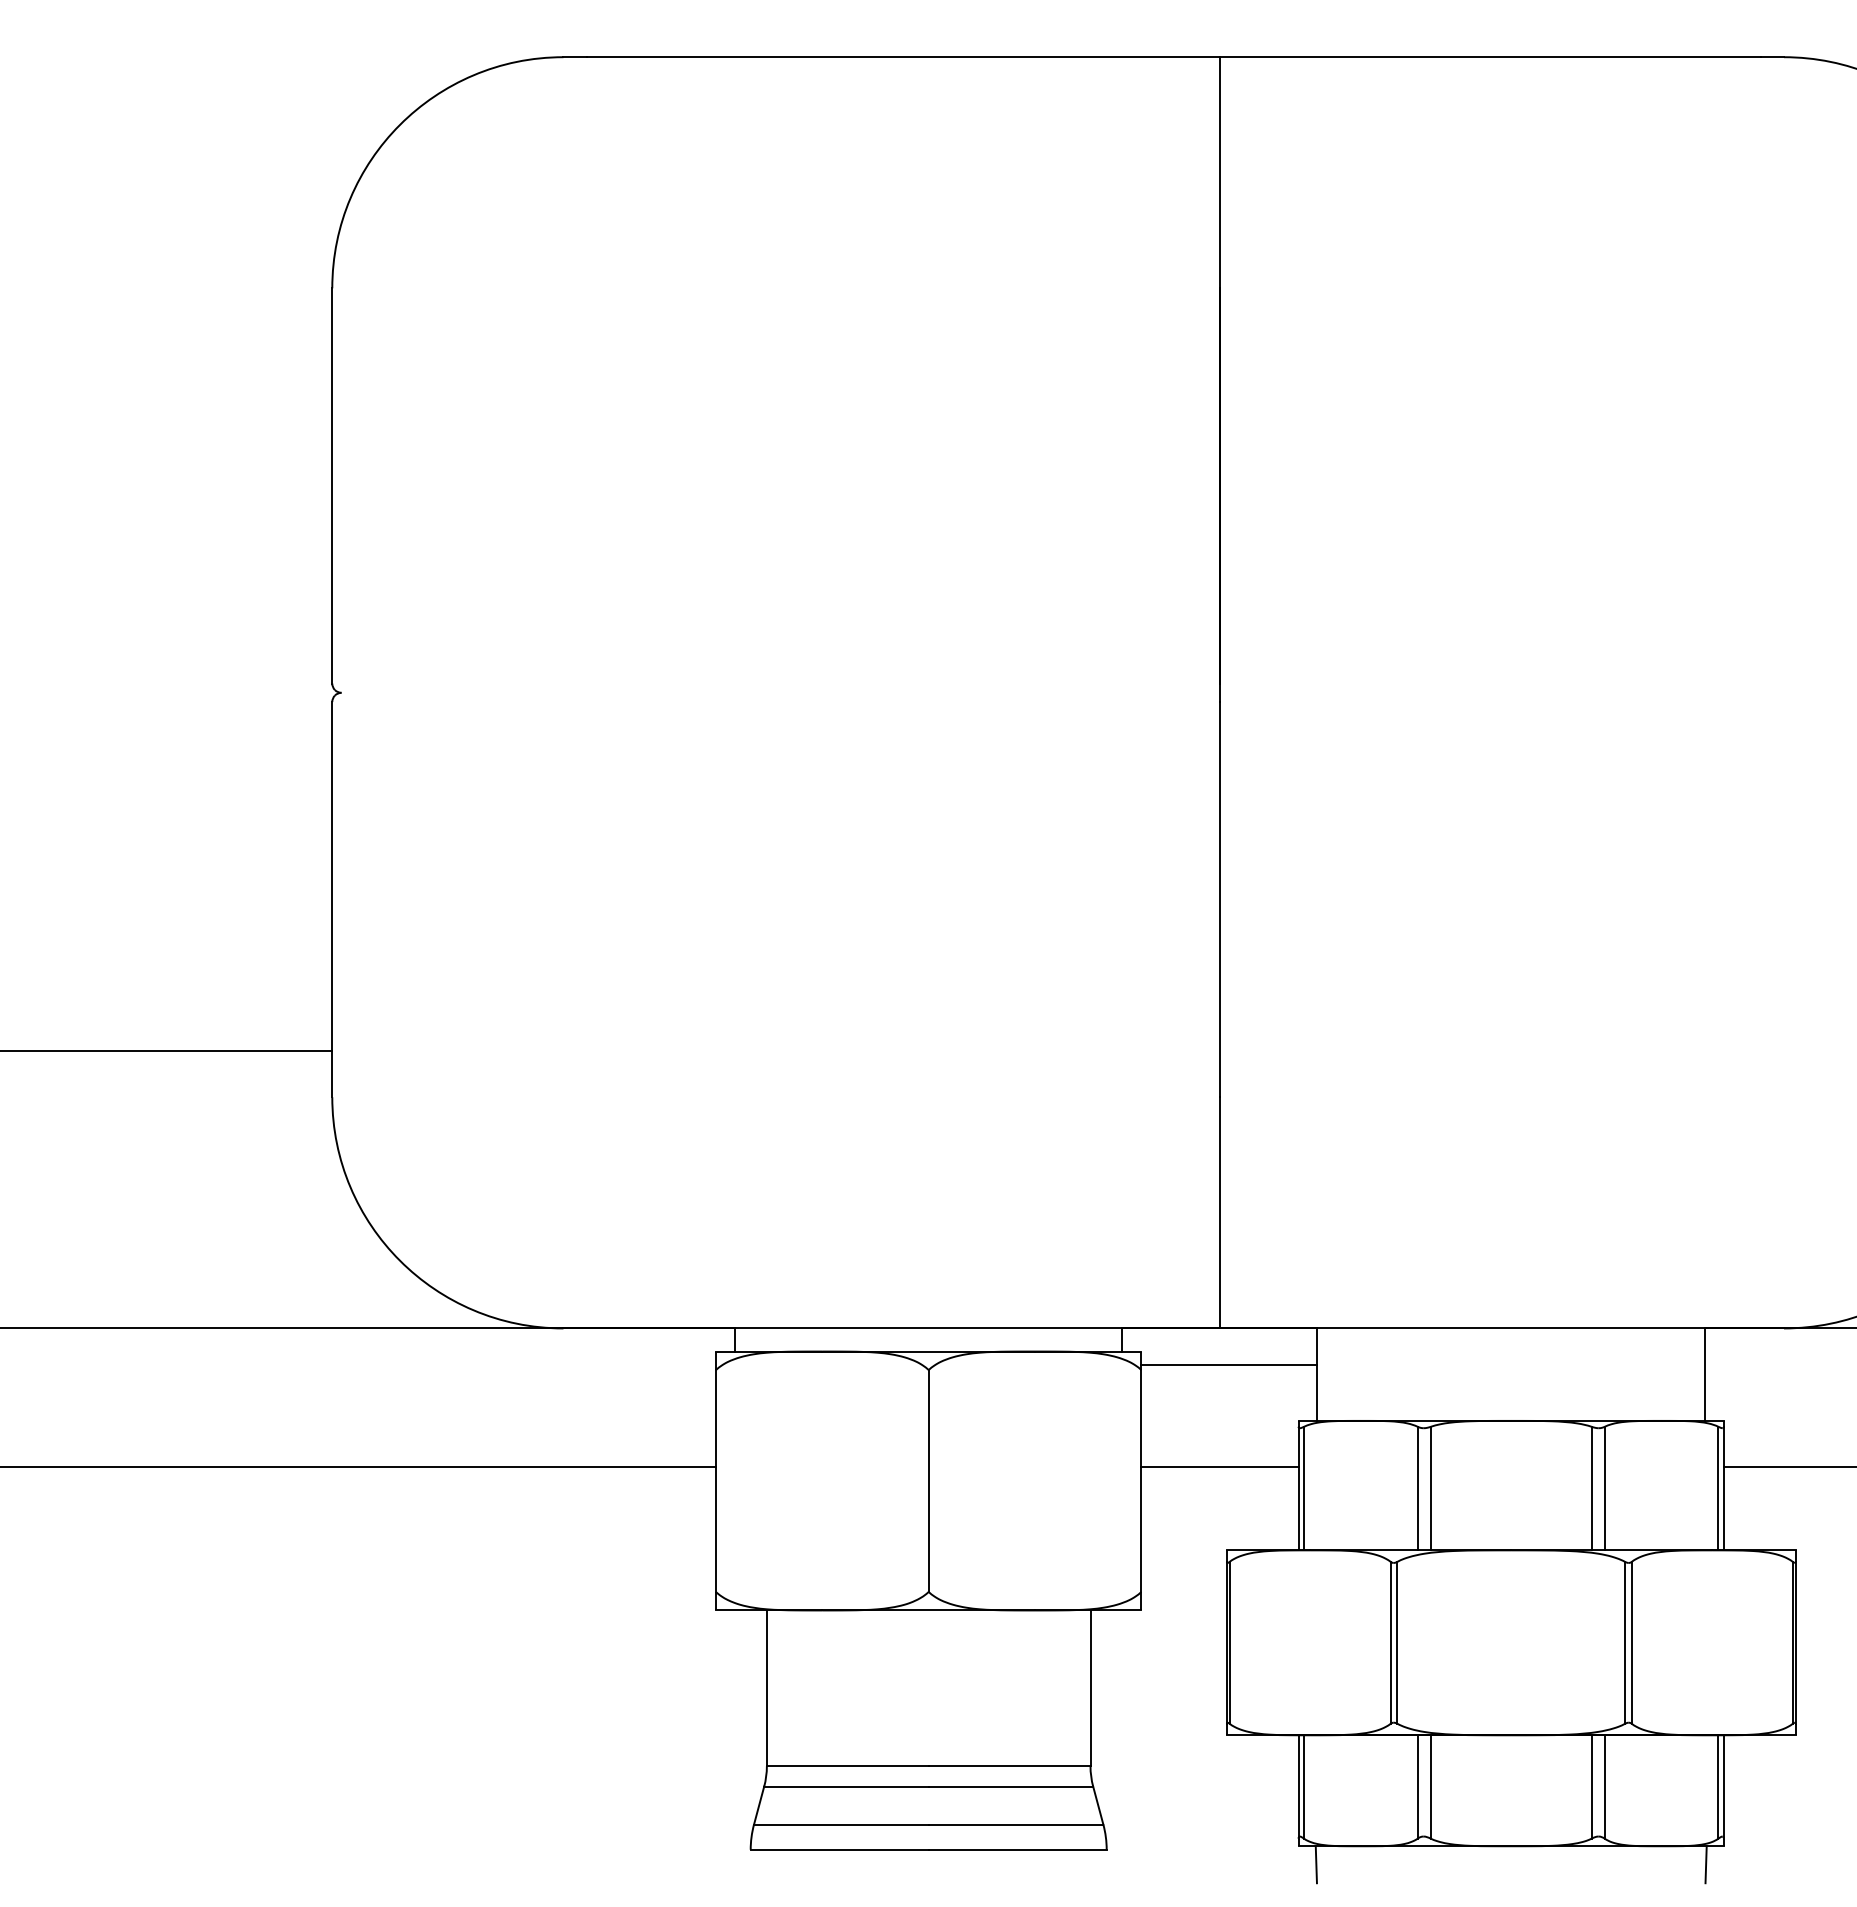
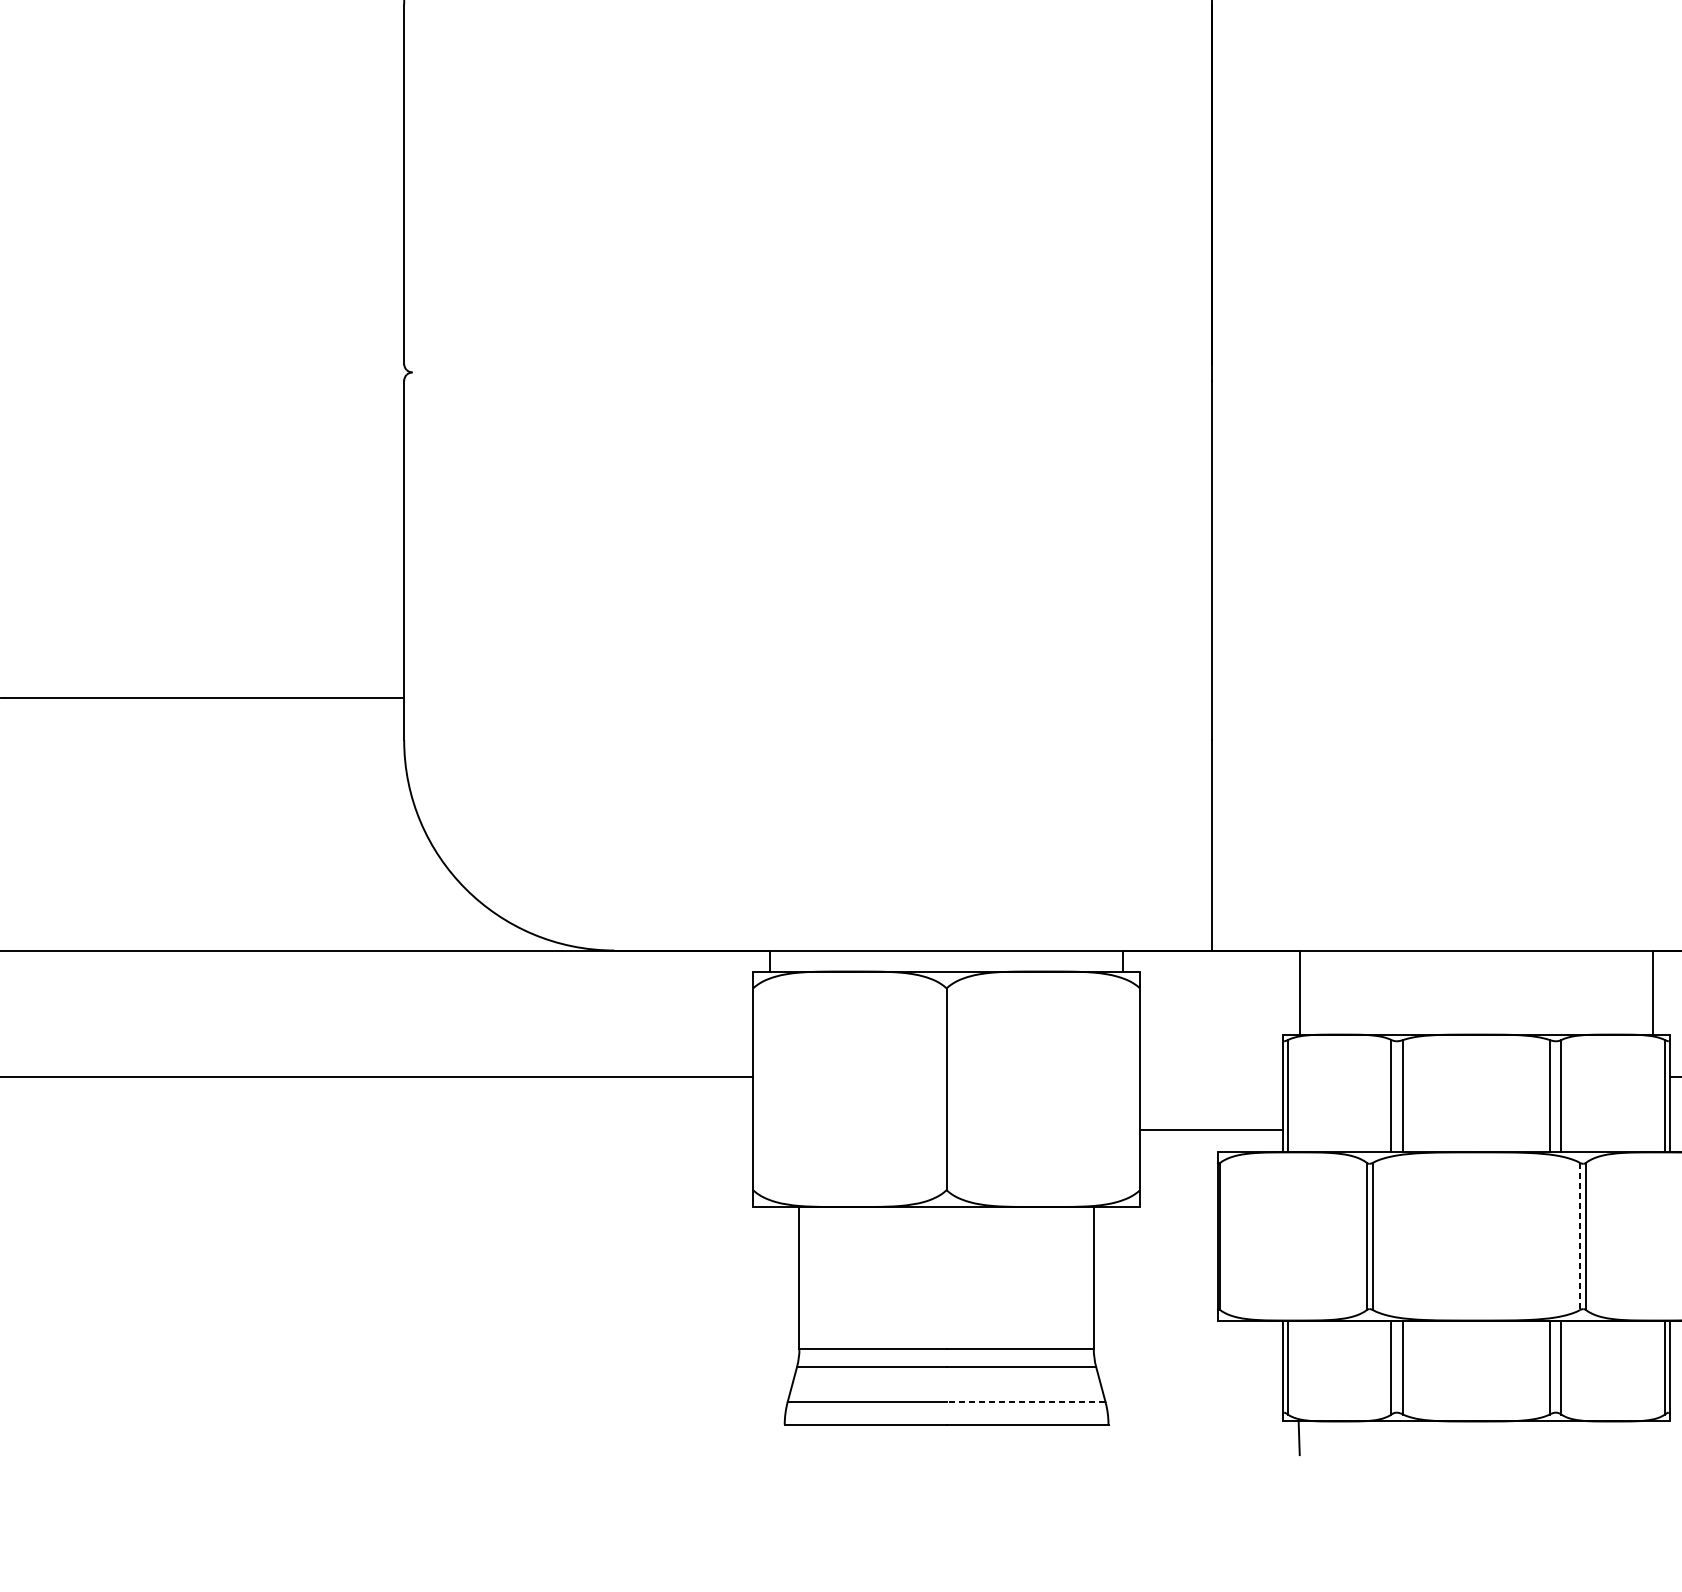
line: (1229, 1365) -> (1220, 984), removed
line: (1219, 1467) -> (1211, 1130), moved
line: (1625, 1642) -> (1580, 1236), solid -> dashed
line: (1015, 1824) -> (1025, 1401), solid -> dashed
line: (1705, 1864) -> (1653, 1438), removed

